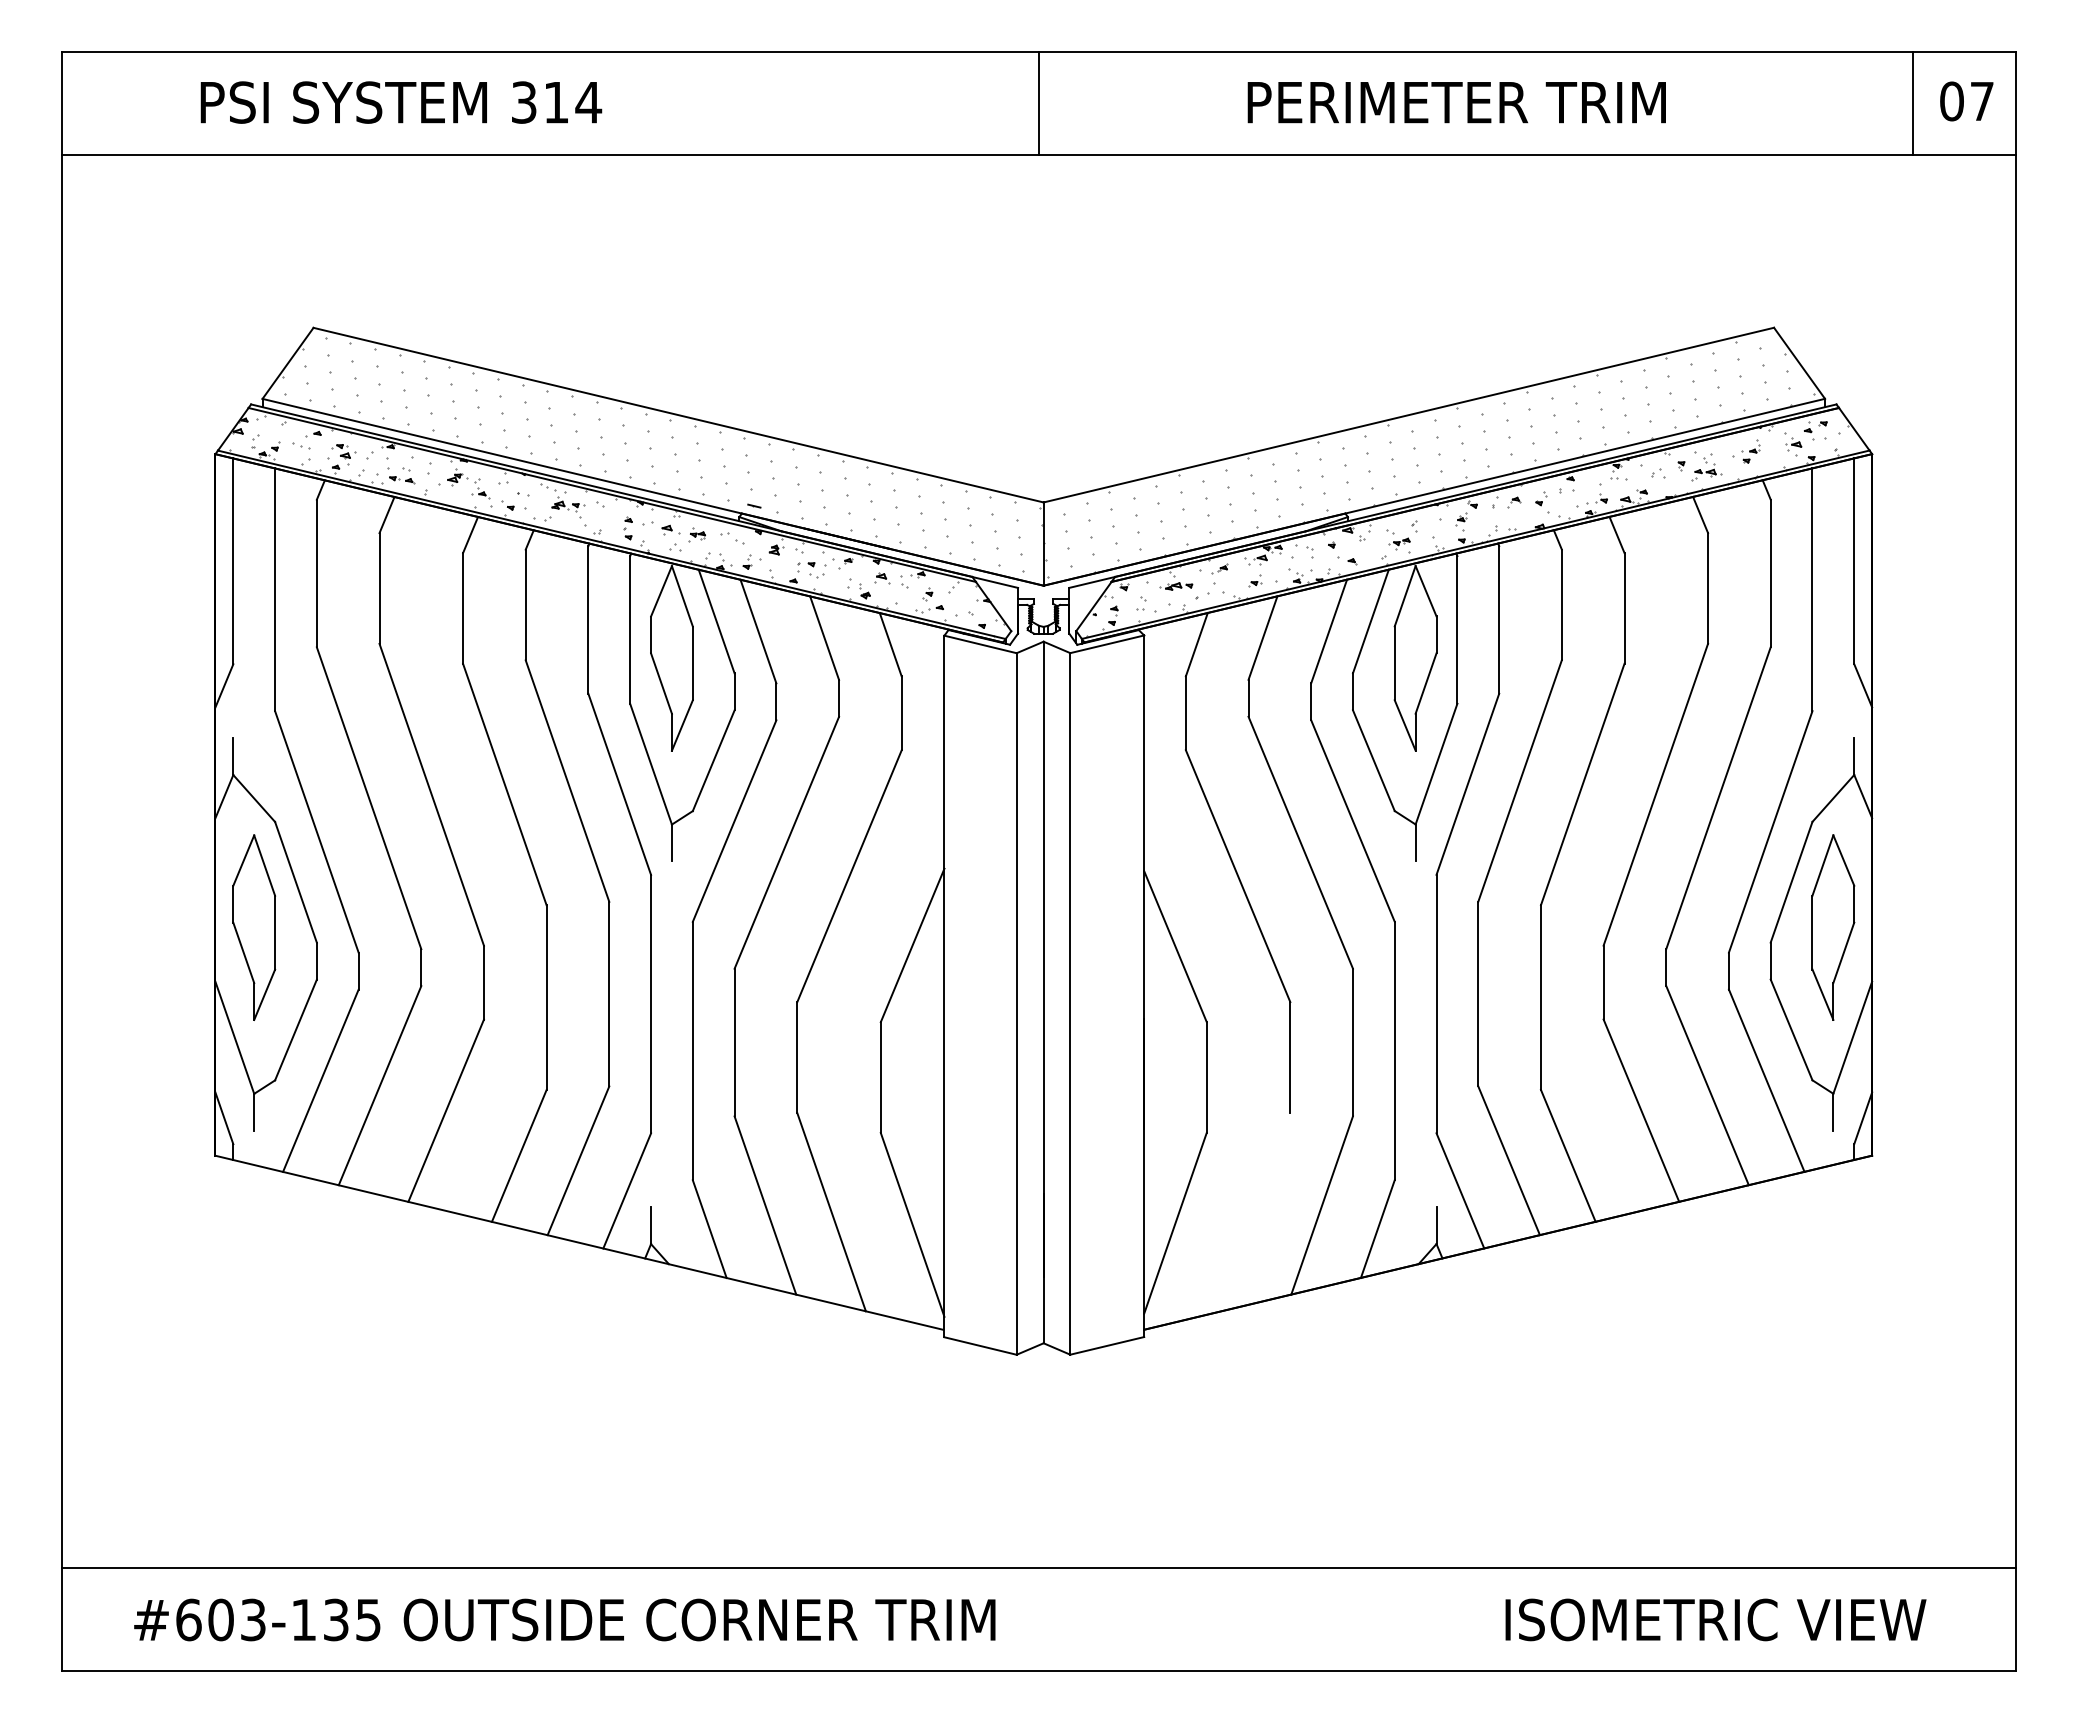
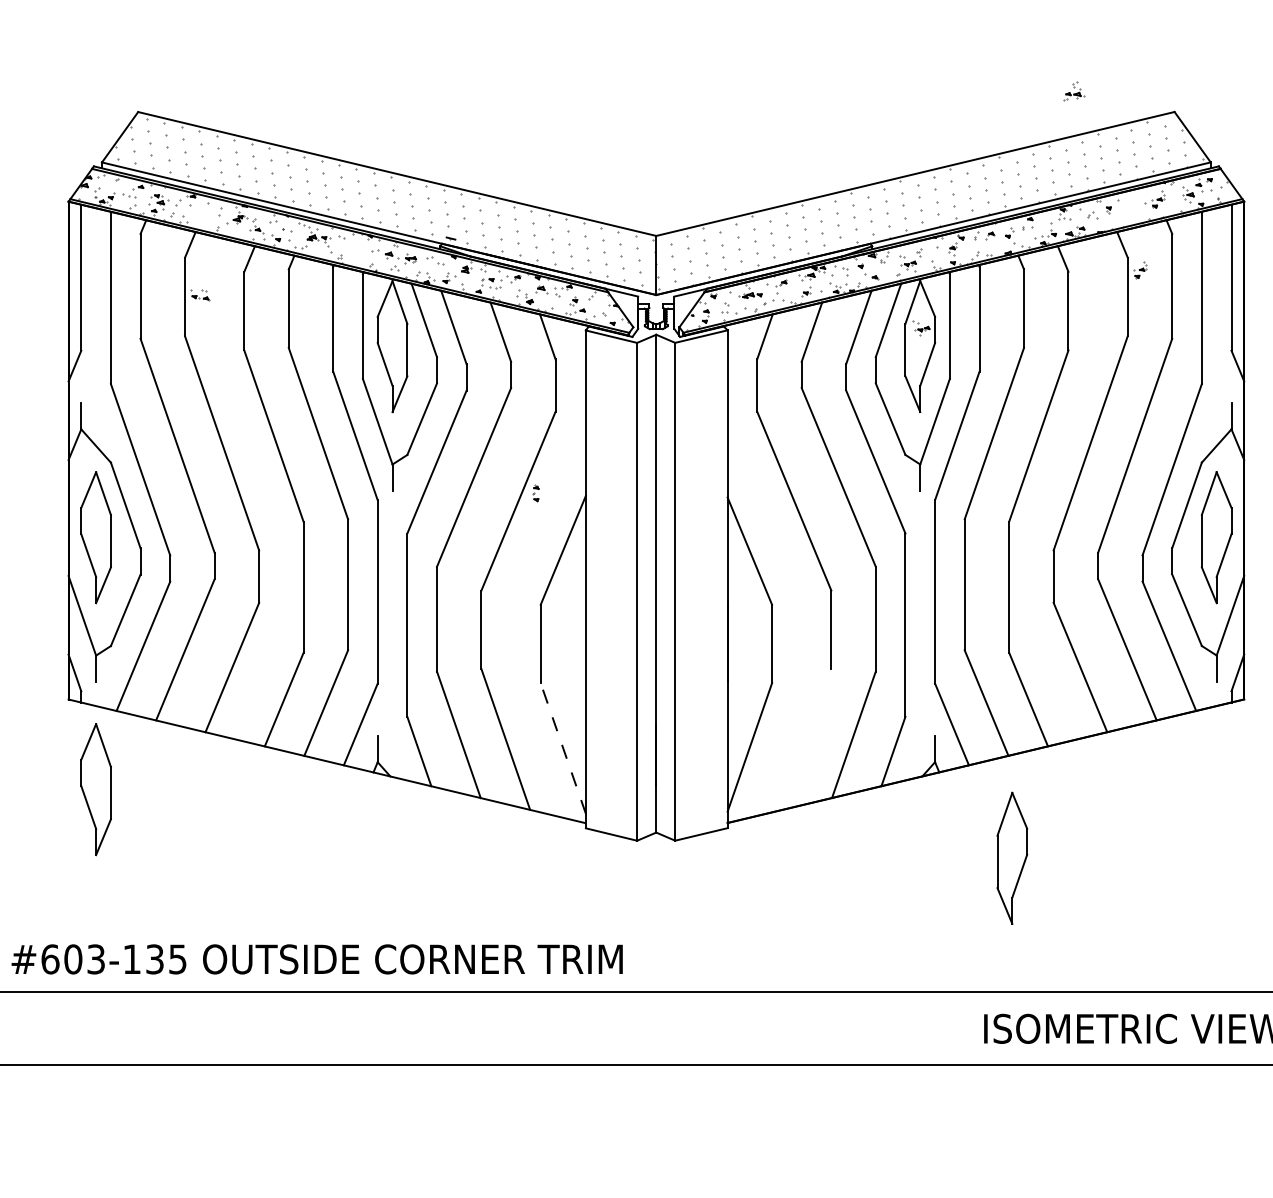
part: (1706, 467) -> (1074, 91), moved
part: (401, 475) -> (200, 294), moved
part: (627, 528) -> (535, 493), moved
part: (1725, 550) -> (1140, 270), added
part: (1417, 631) -> (921, 327), added
line: (912, 1224) -> (563, 748), solid -> dashed
part: (254, 1282) -> (96, 789), added
part: (1545, 1379) -> (1012, 858), added
text: (564, 1619) -> (317, 959), moved

